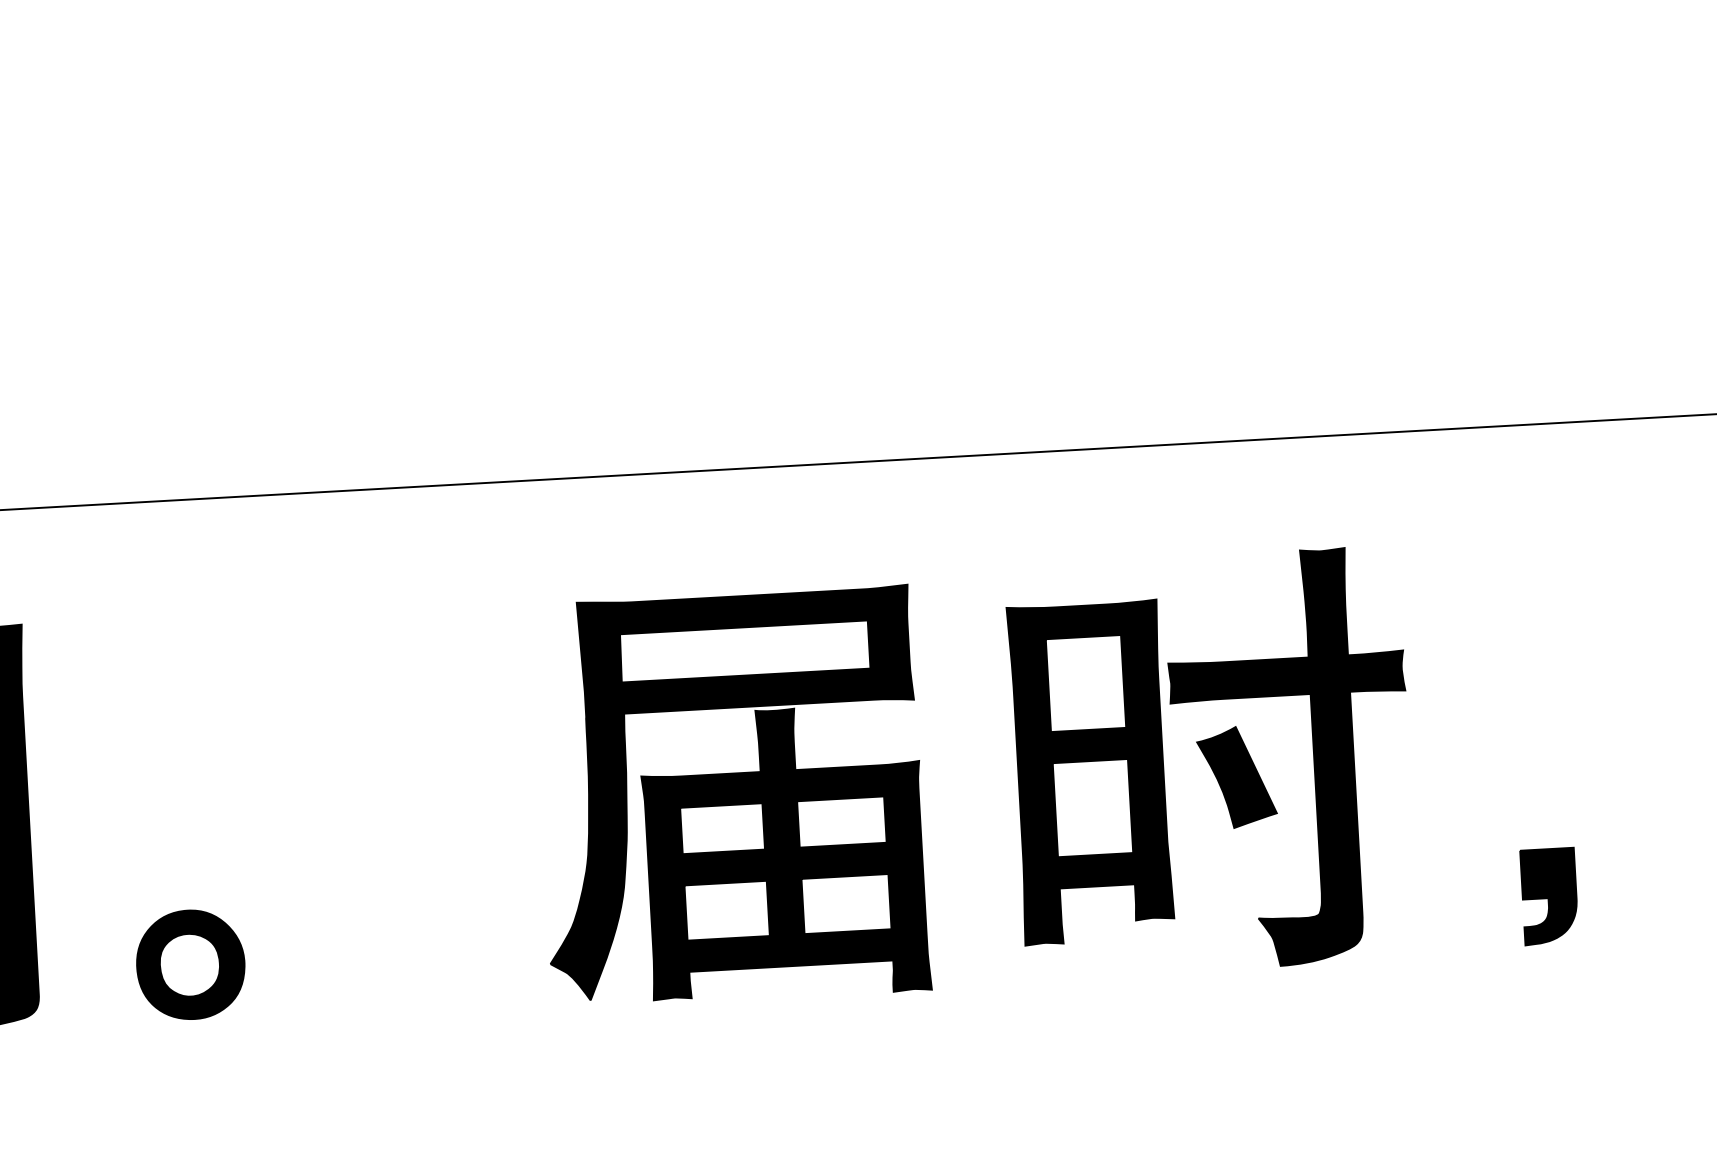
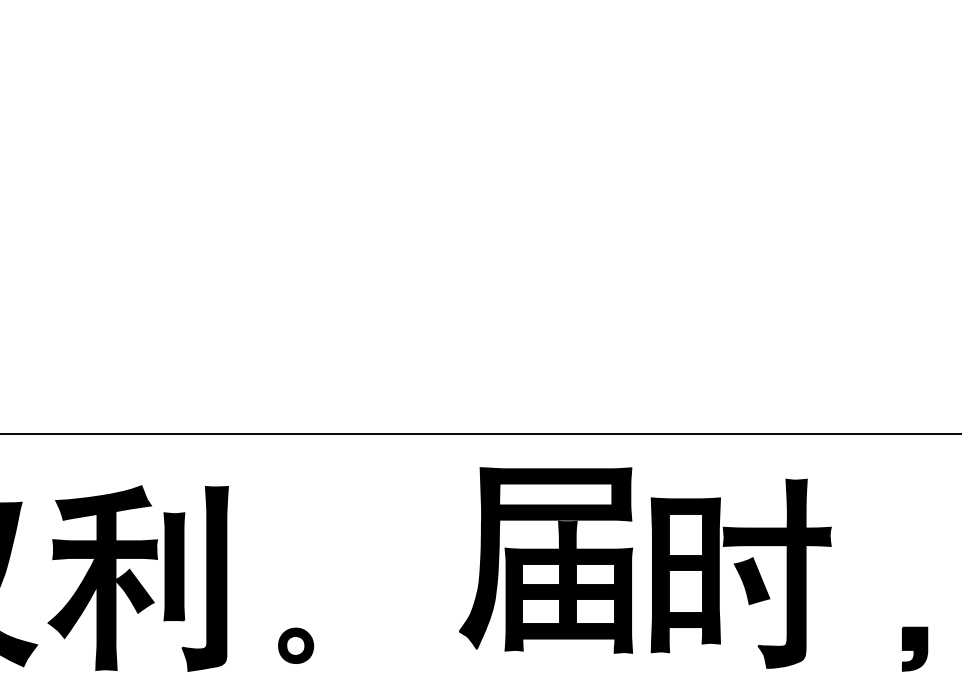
part: (1210, 761) -> (740, 573), moved
part: (730, 797) -> (545, 560), moved
part: (189, 964) -> (295, 645), size x0.7

